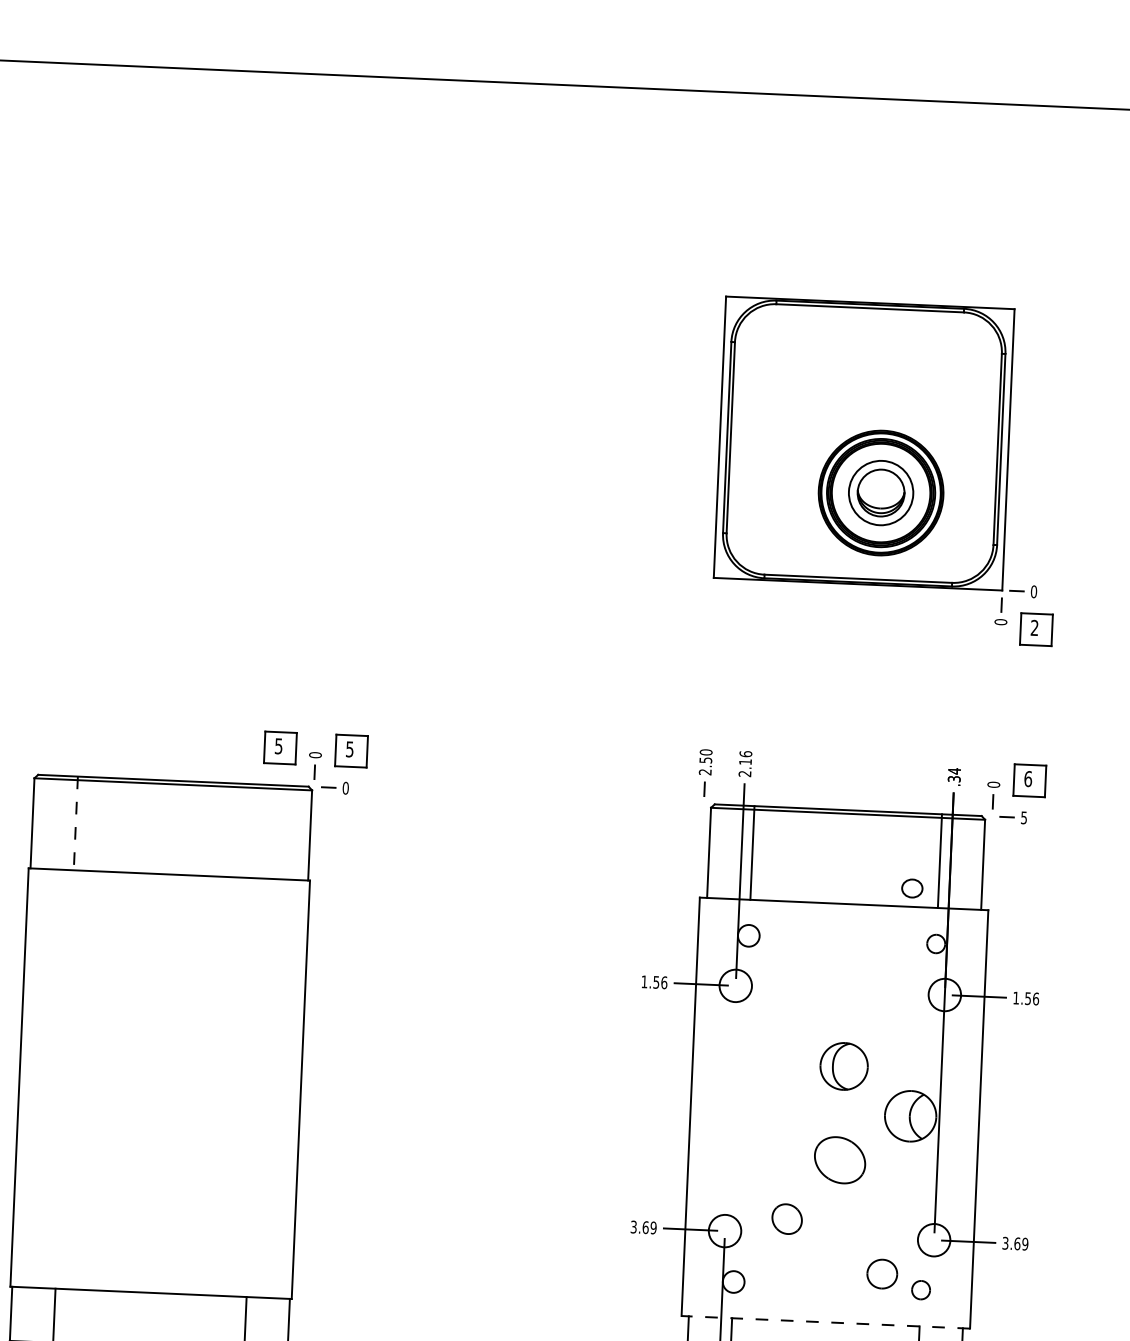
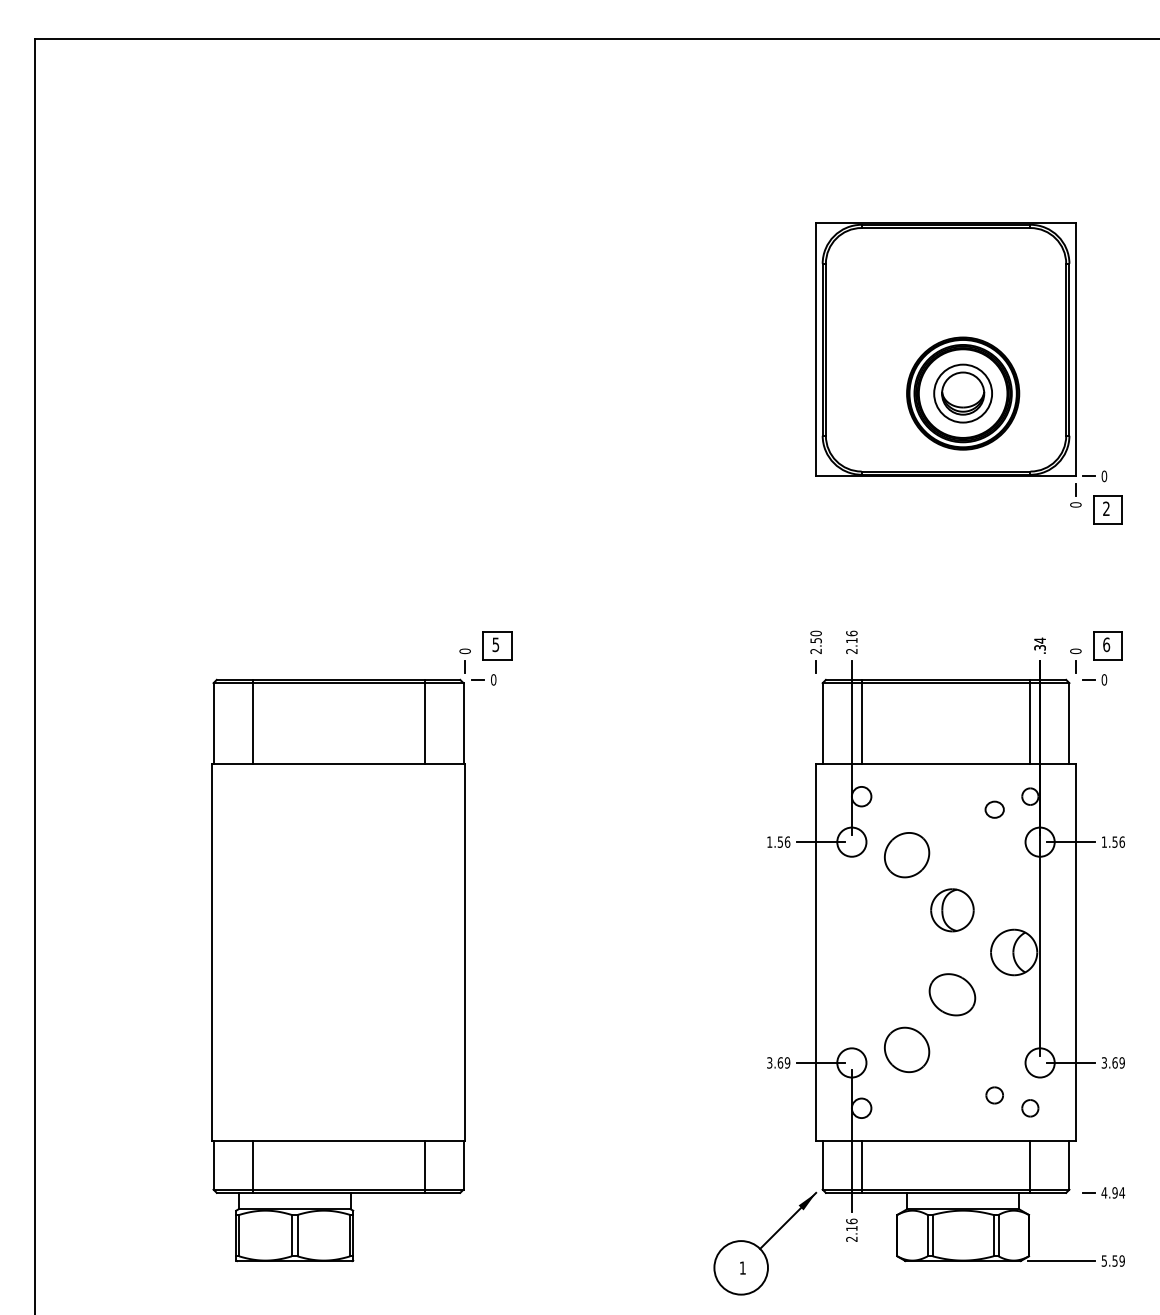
part: (280, 747) -> (433, 645), removed
text: (1024, 817) -> (1104, 679), 5 -> 0
line: (75, 823) -> (252, 722), dashed -> solid
line: (266, 831) -> (424, 721), added
part: (912, 888) -> (994, 809), moved
part: (796, 1003) -> (907, 855), added
part: (787, 1218) -> (907, 1049), size x1.67
part: (881, 1274) -> (994, 1095), size x0.62
line: (826, 1321) -> (946, 1140), dashed -> solid

